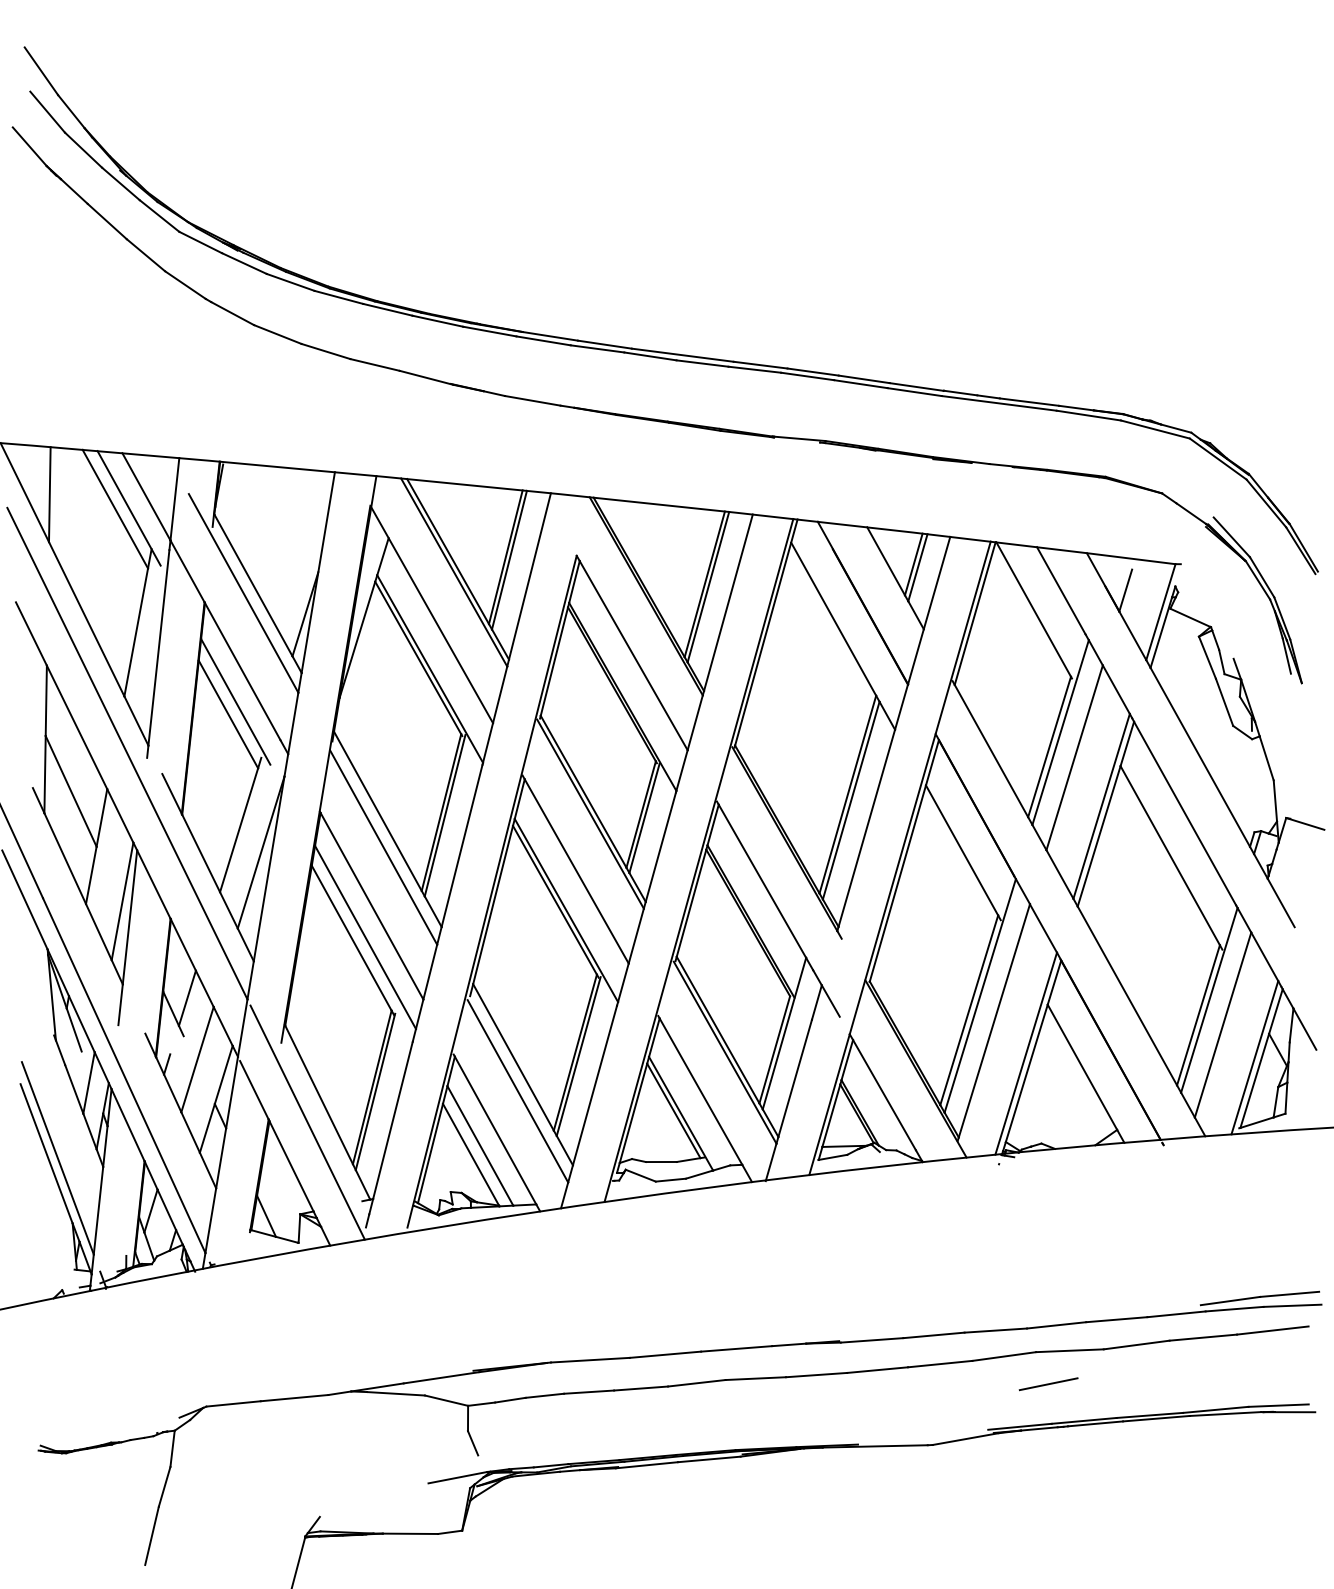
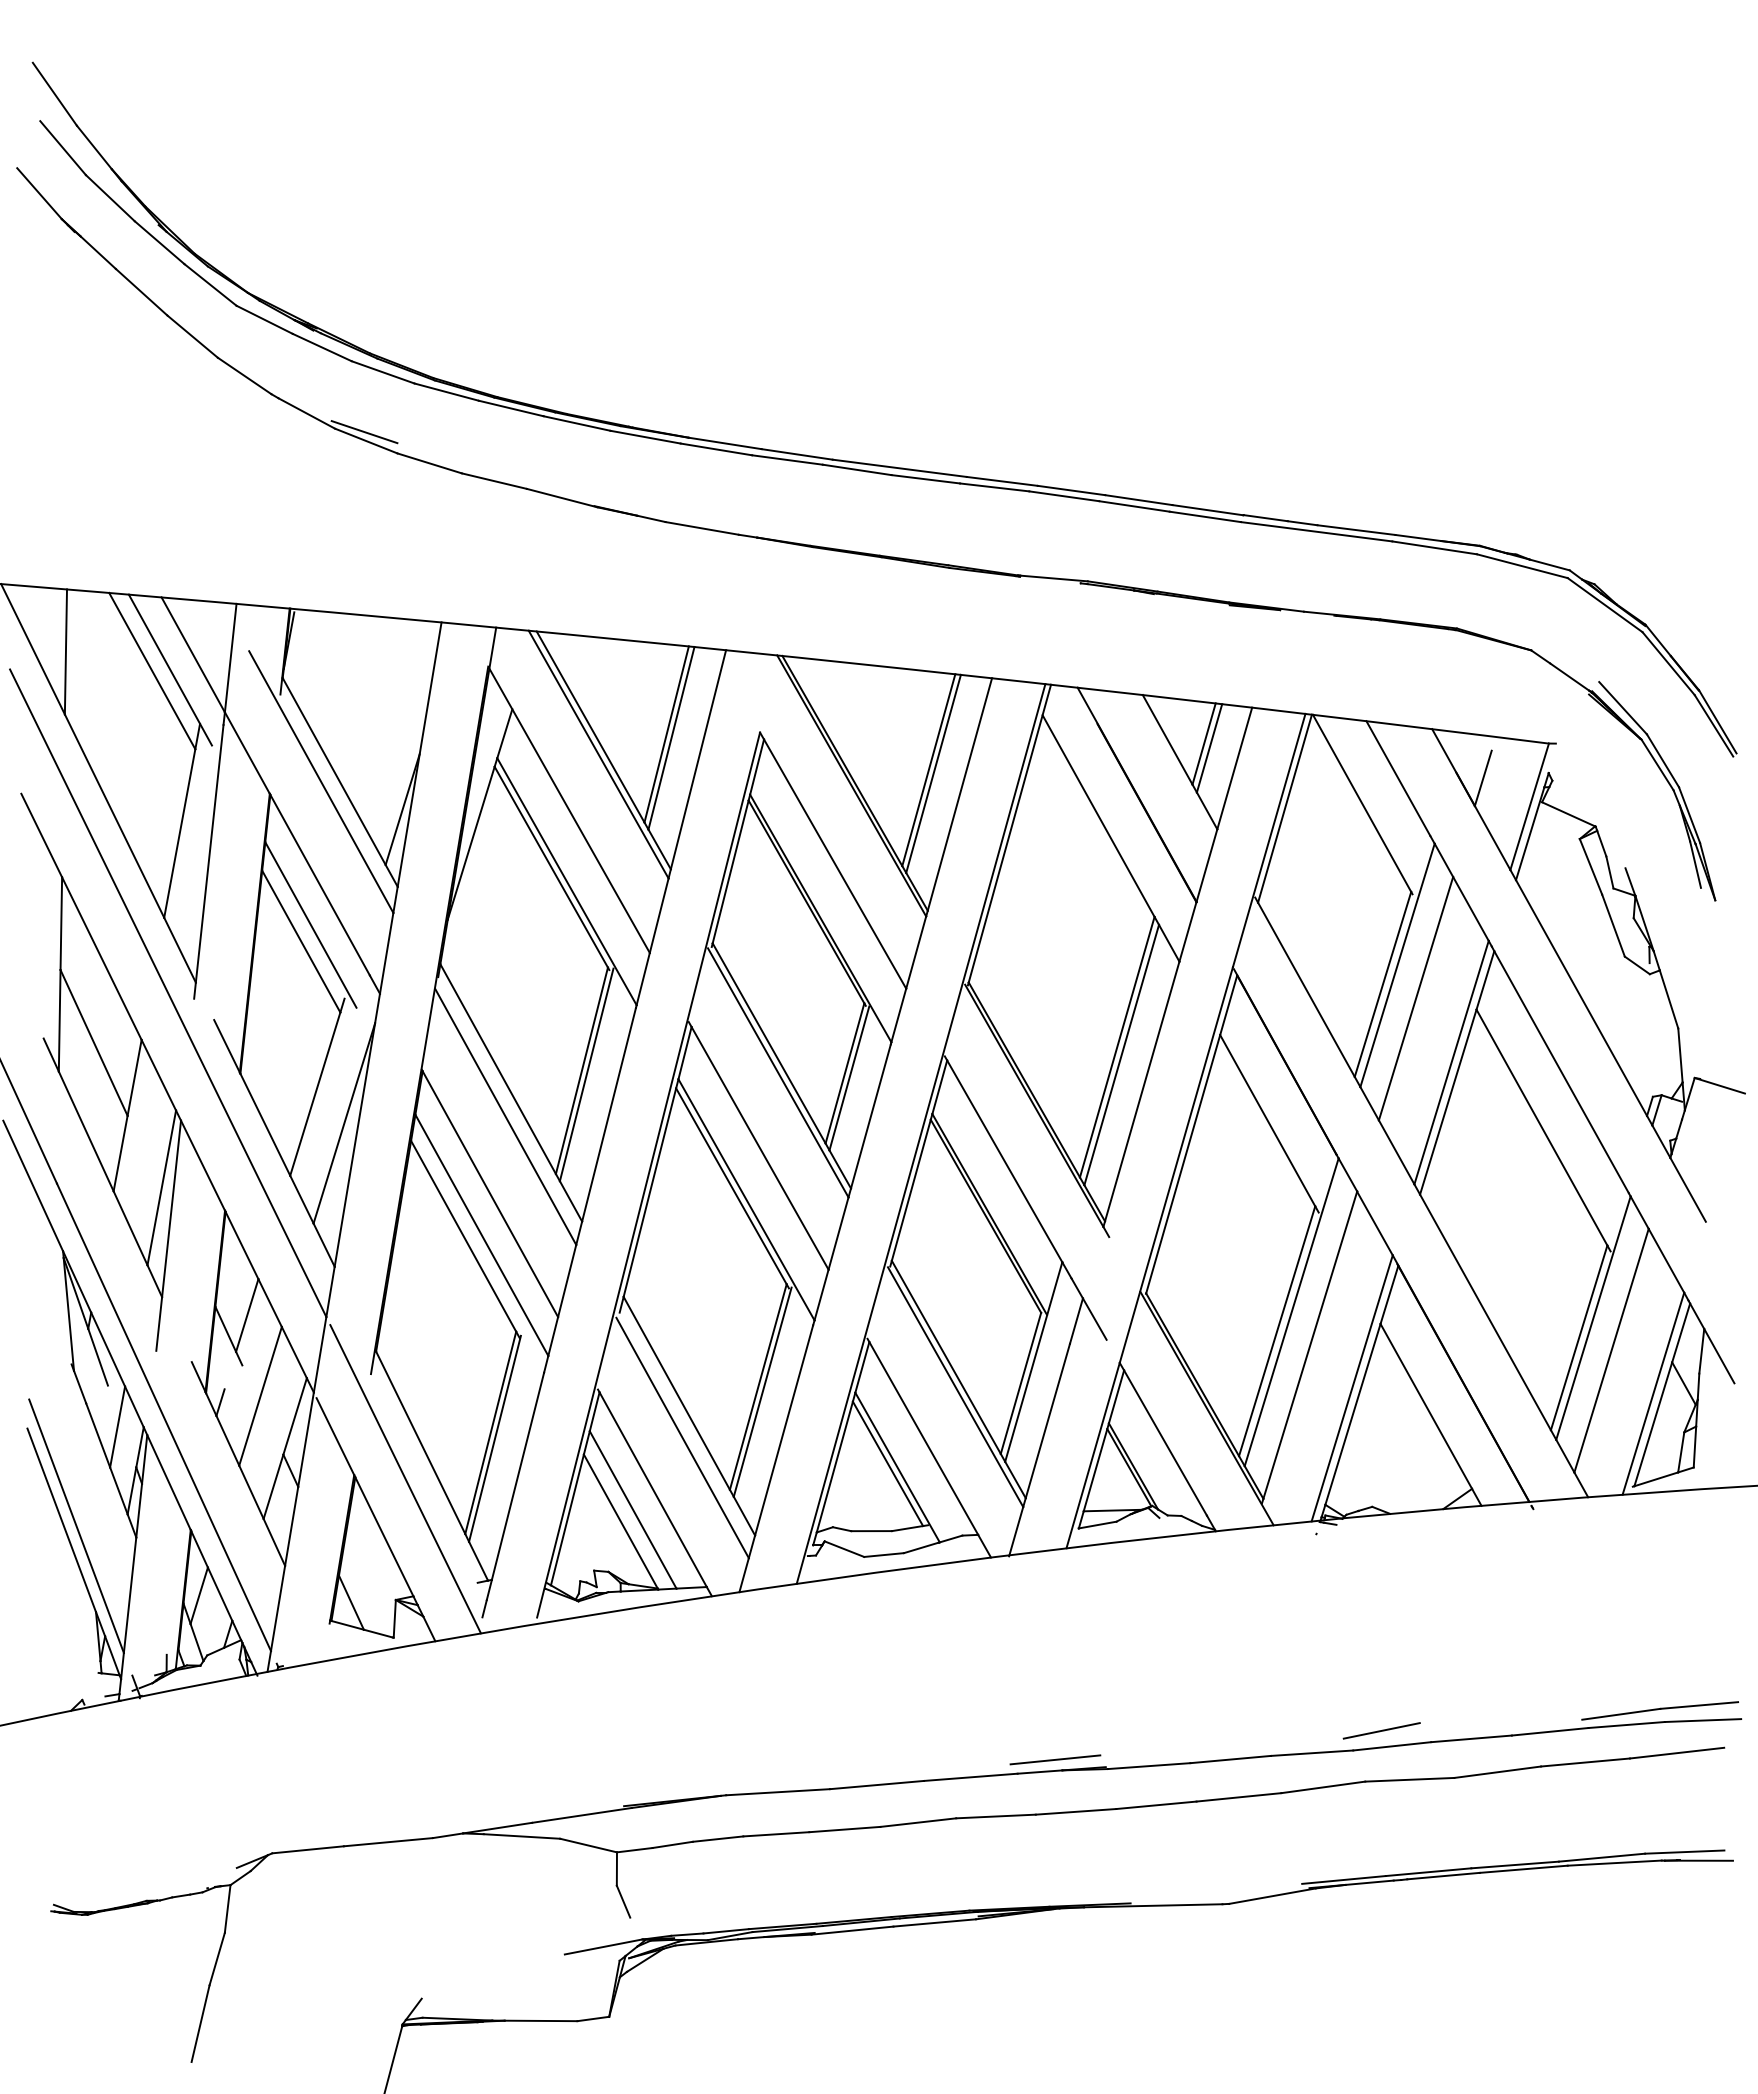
line: (276, 328) -> (364, 432), added
line: (800, 1335) -> (1055, 1759), added
line: (1048, 1383) -> (1381, 1730), moved

